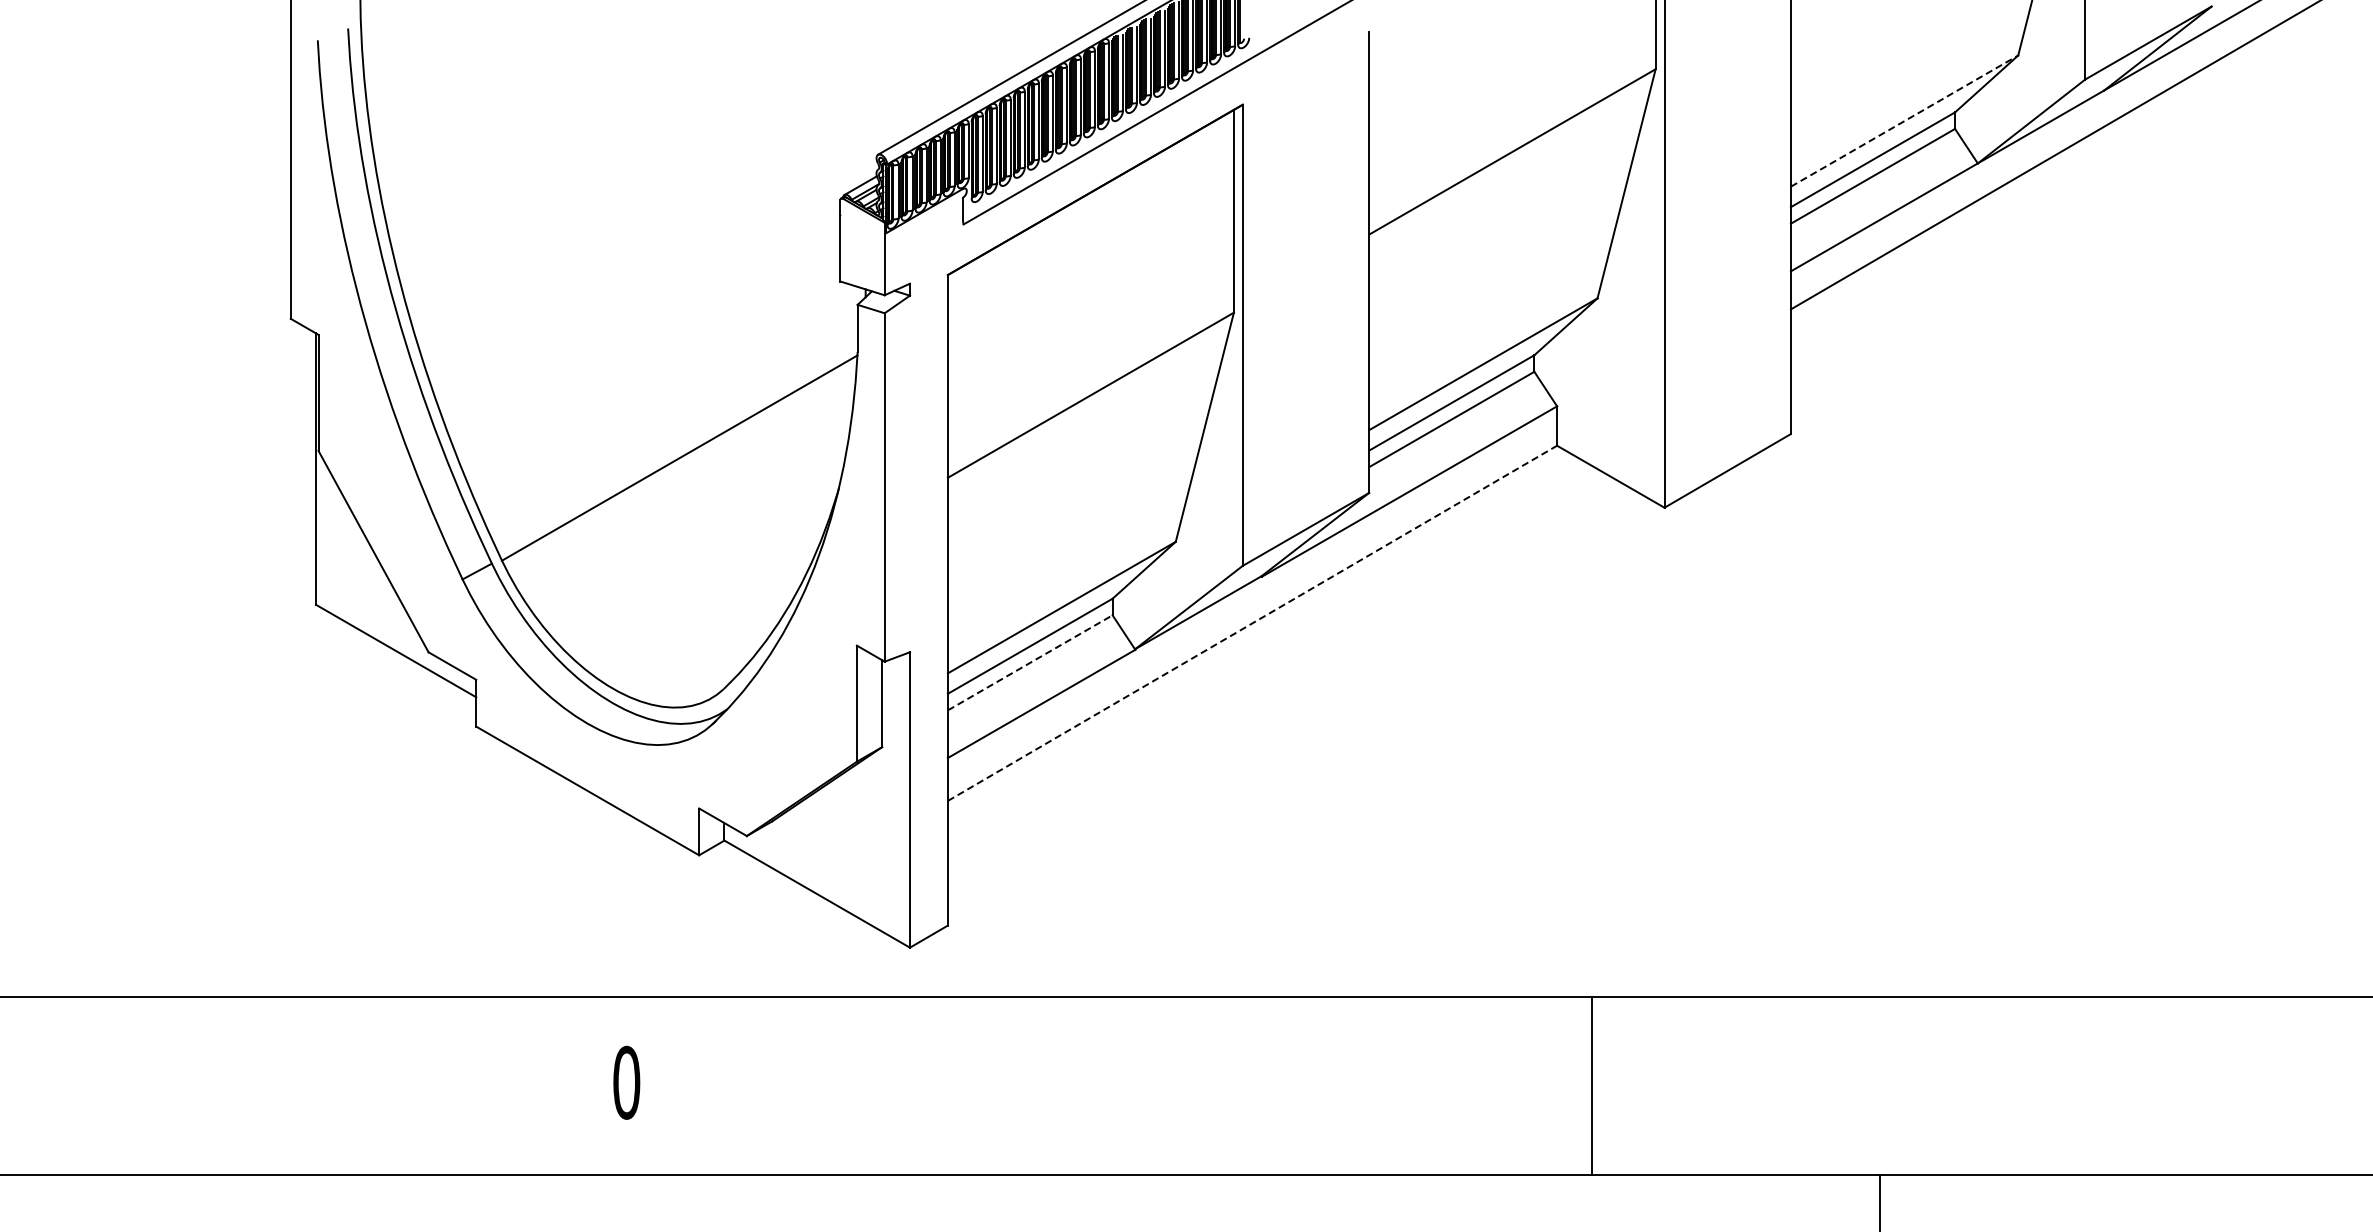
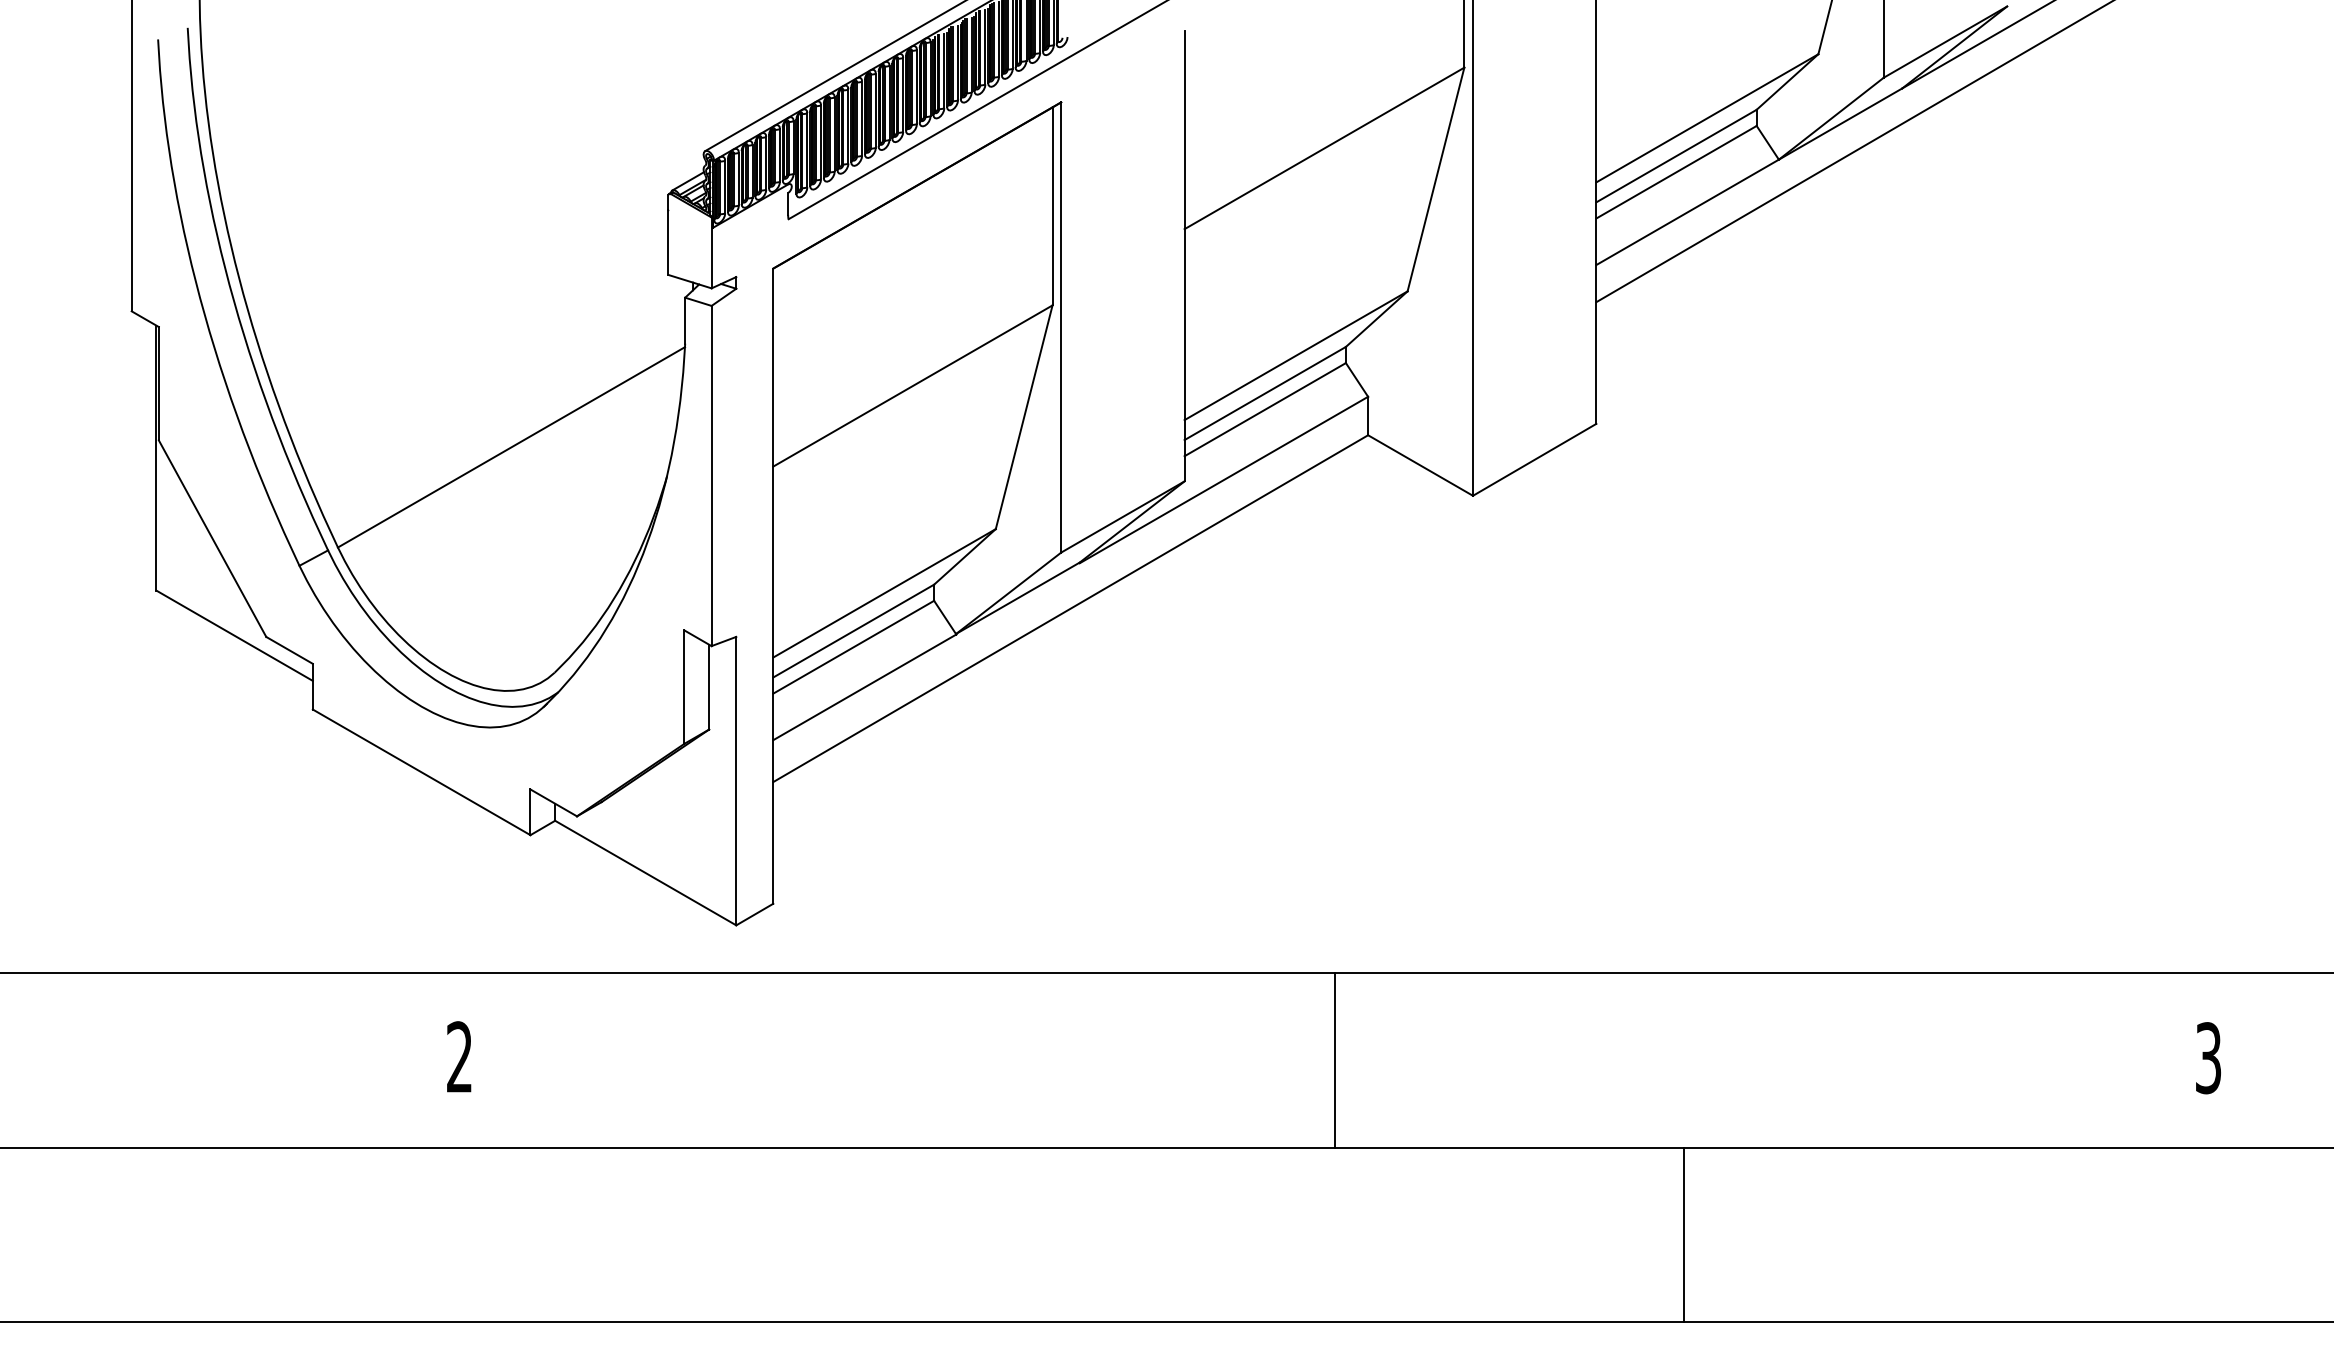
line: (1904, 121) -> (1707, 118), dashed -> solid
line: (1253, 623) -> (1071, 608), dashed -> solid
line: (1030, 663) -> (853, 647), dashed -> solid
text: (626, 1083) -> (459, 1057), 0 -> 2
line: (1592, 1086) -> (1334, 1060), moved

